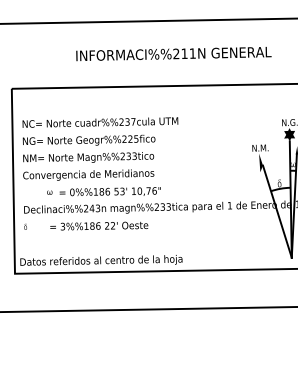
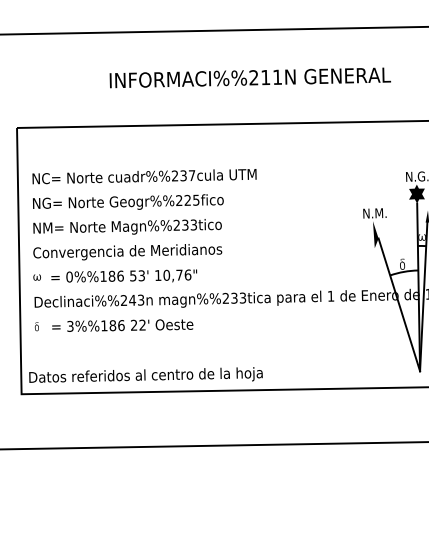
text: (103, 191) -> (114, 275), moved
text: (99, 225) -> (123, 324), moved

